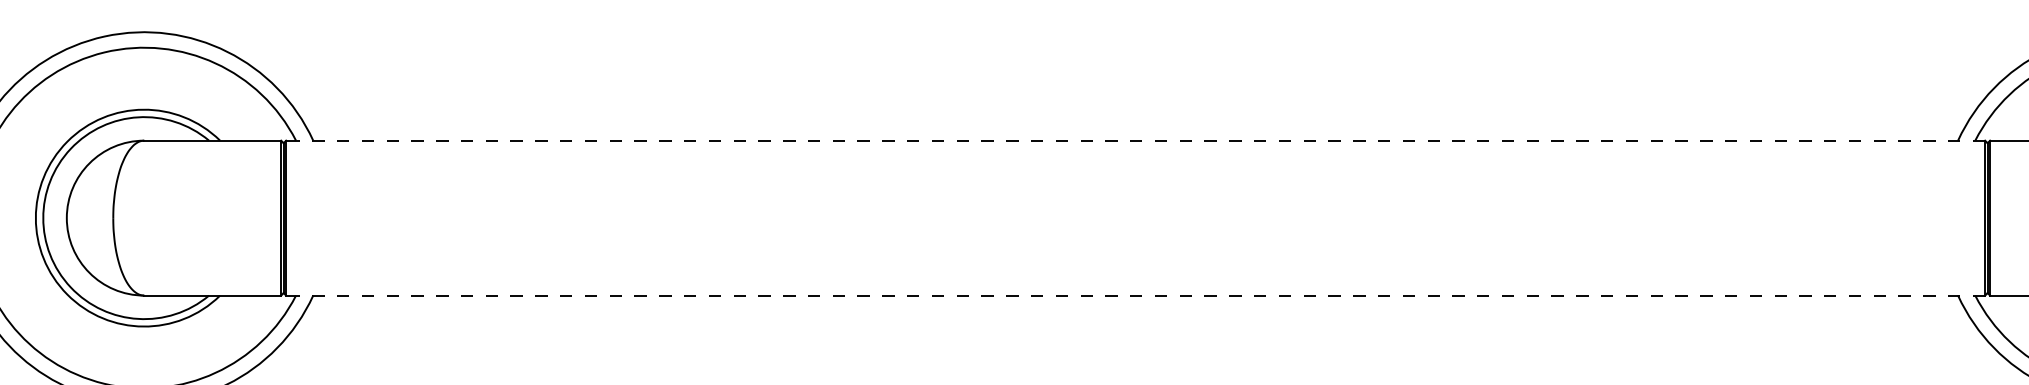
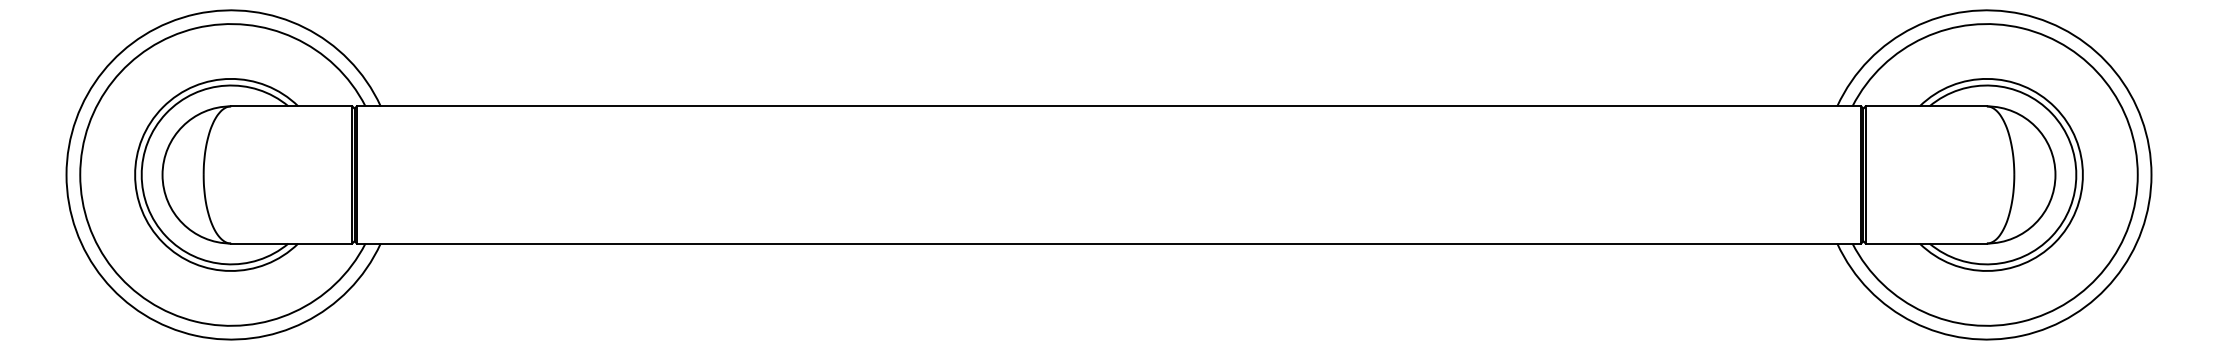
line: (1135, 140) -> (1108, 106), dashed -> solid
line: (1135, 295) -> (1108, 243), dashed -> solid

